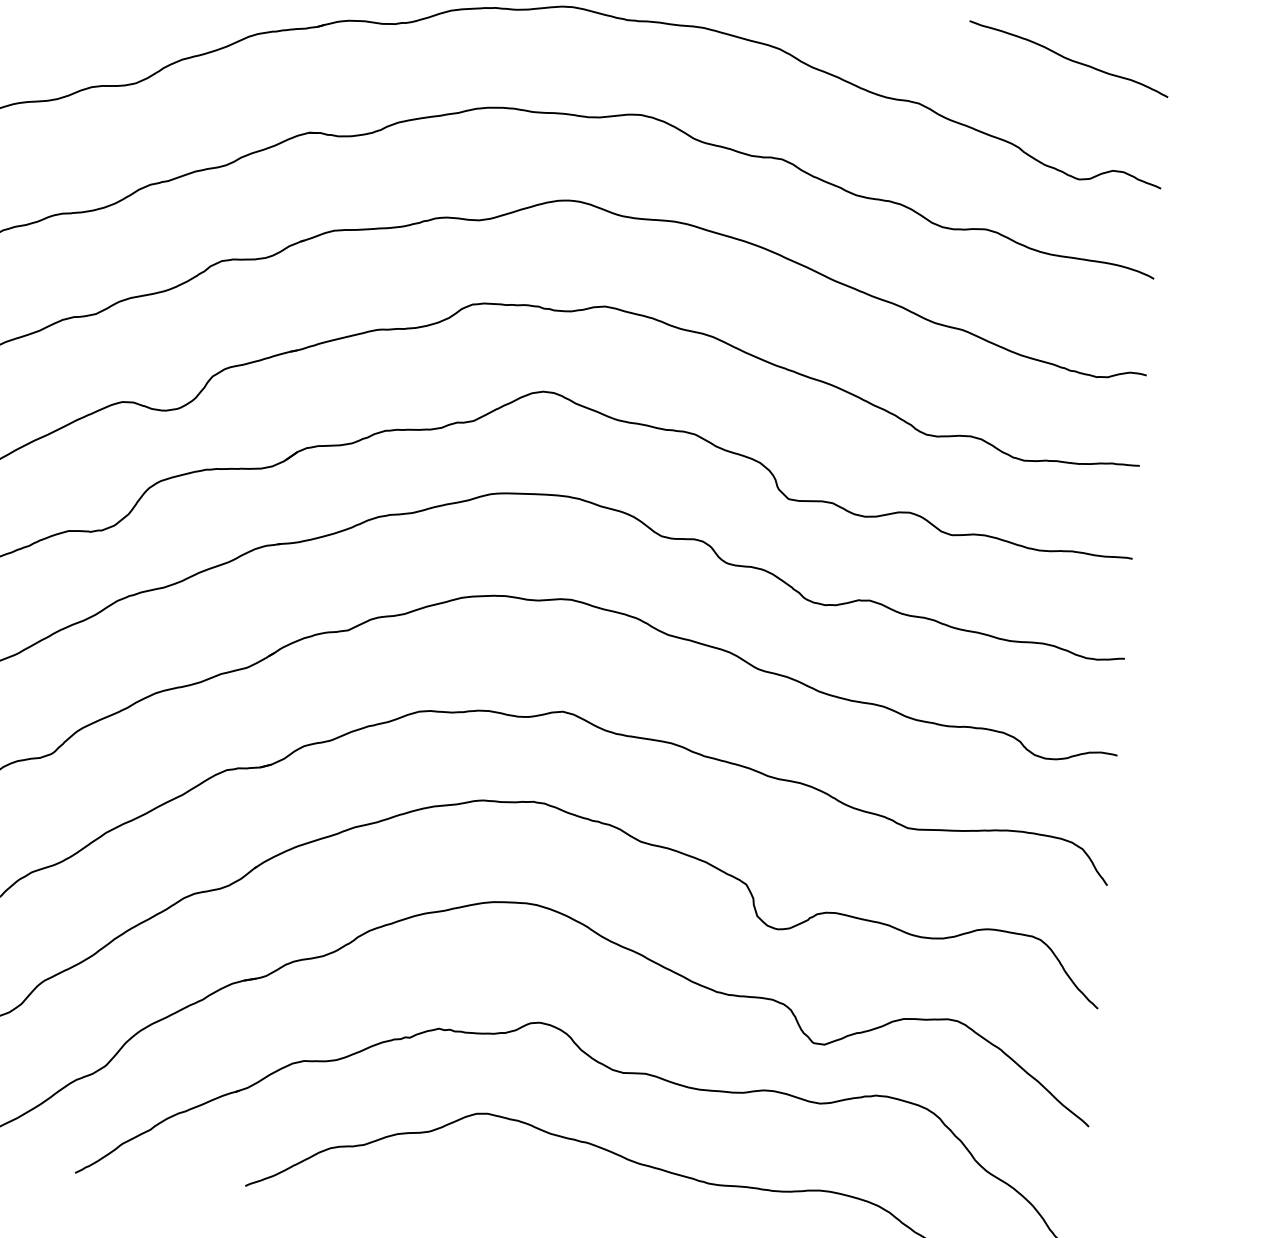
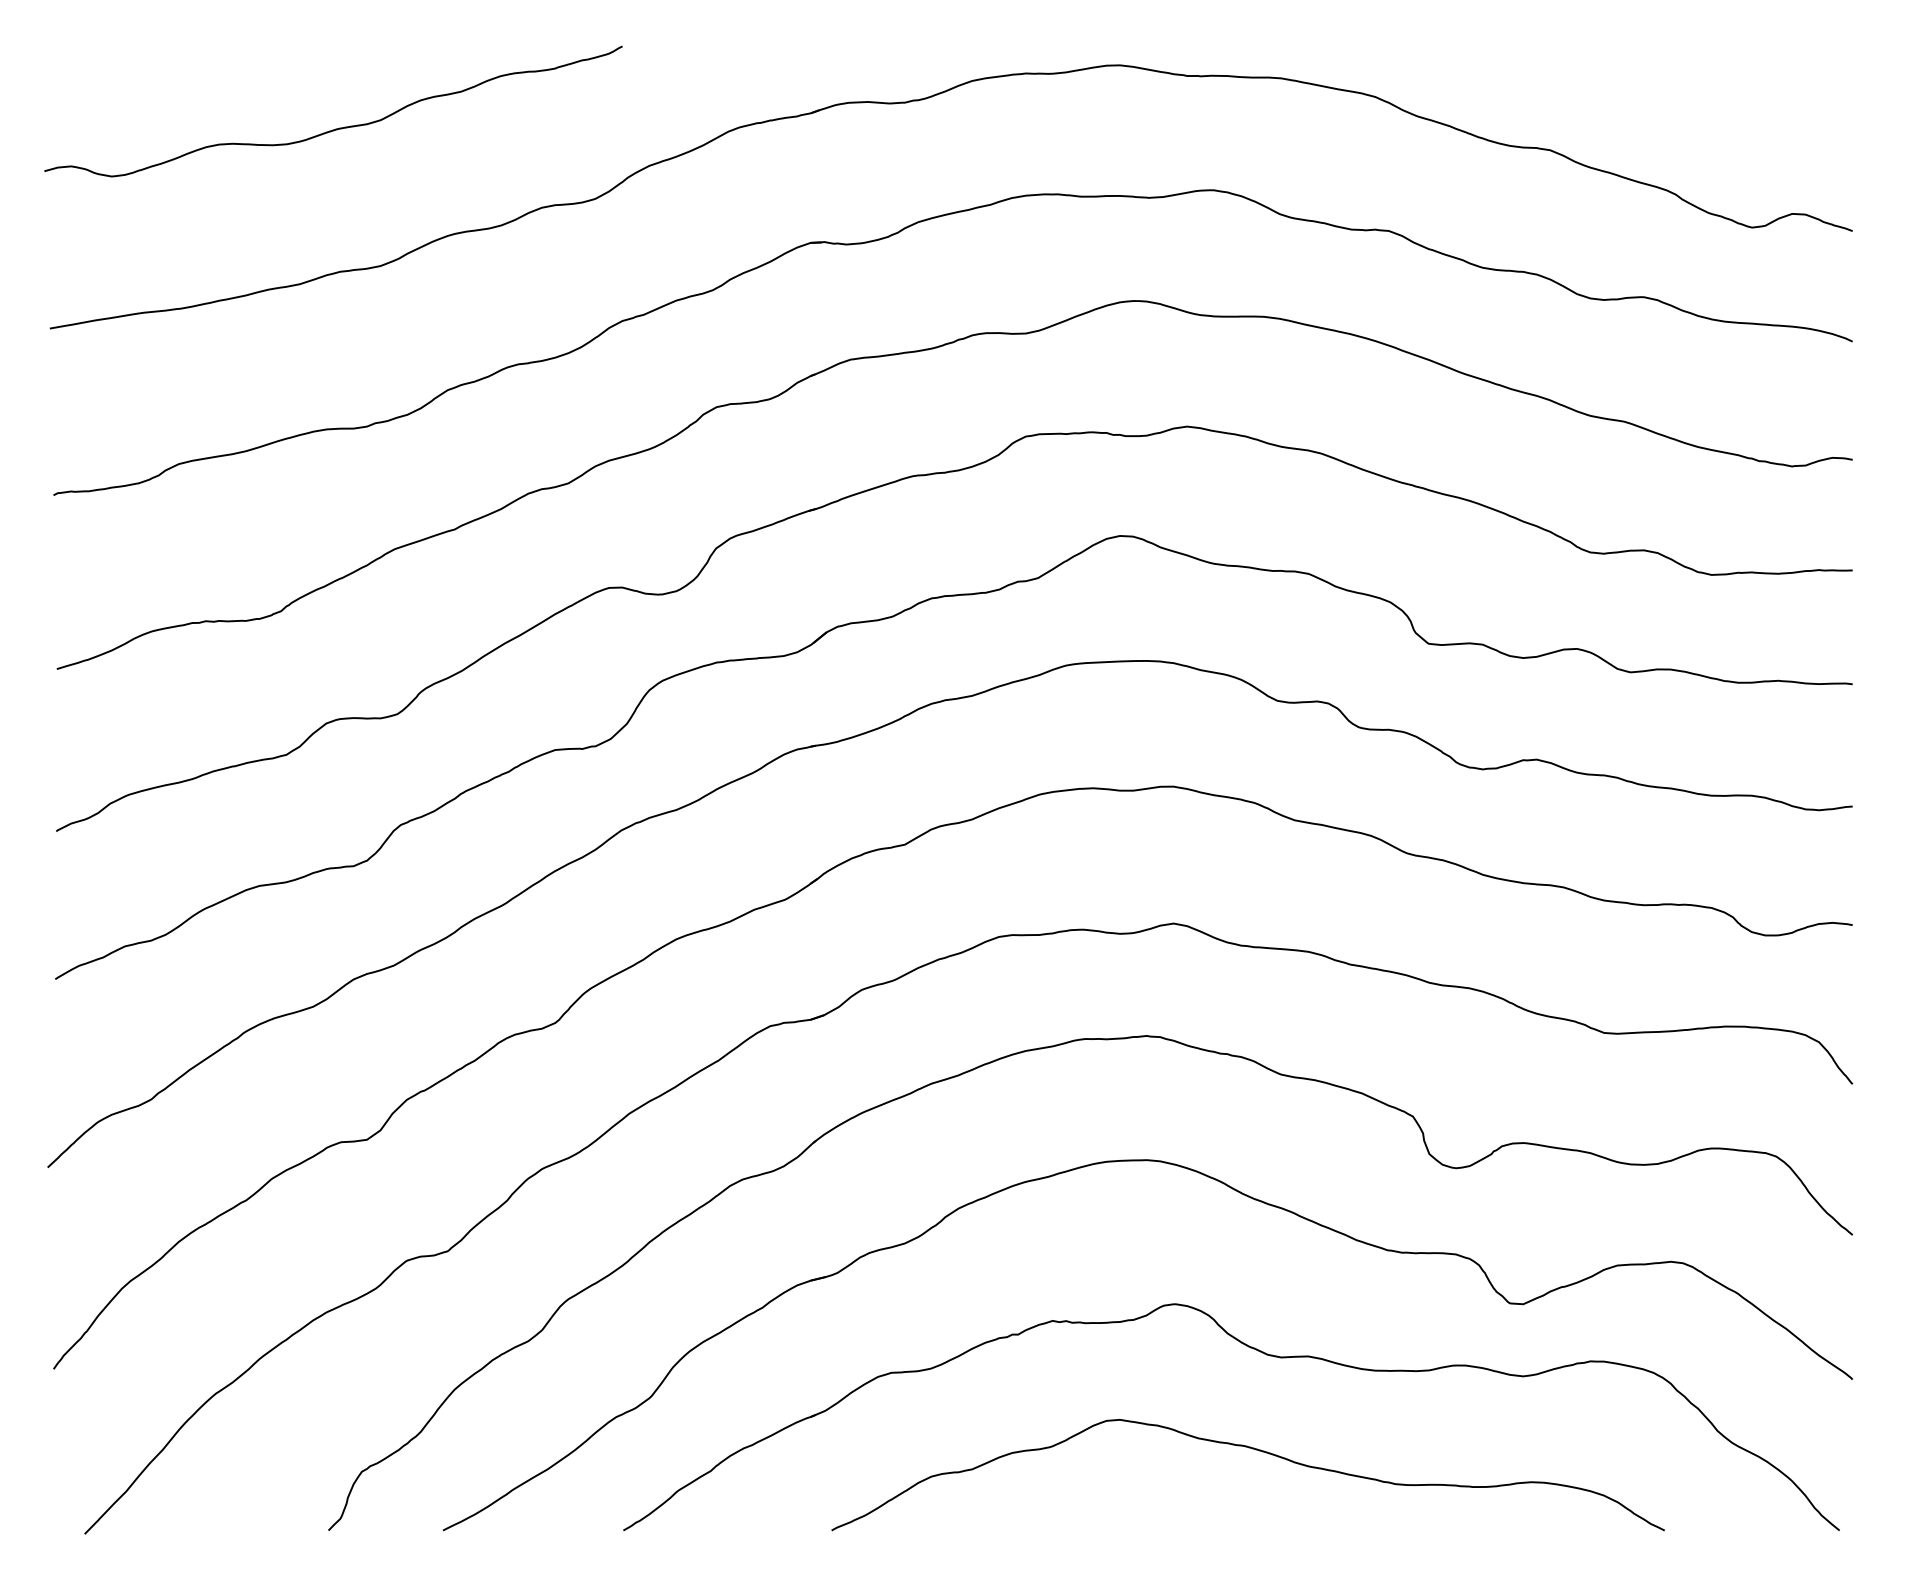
curve: (1068, 58) -> (1727, 81), removed

